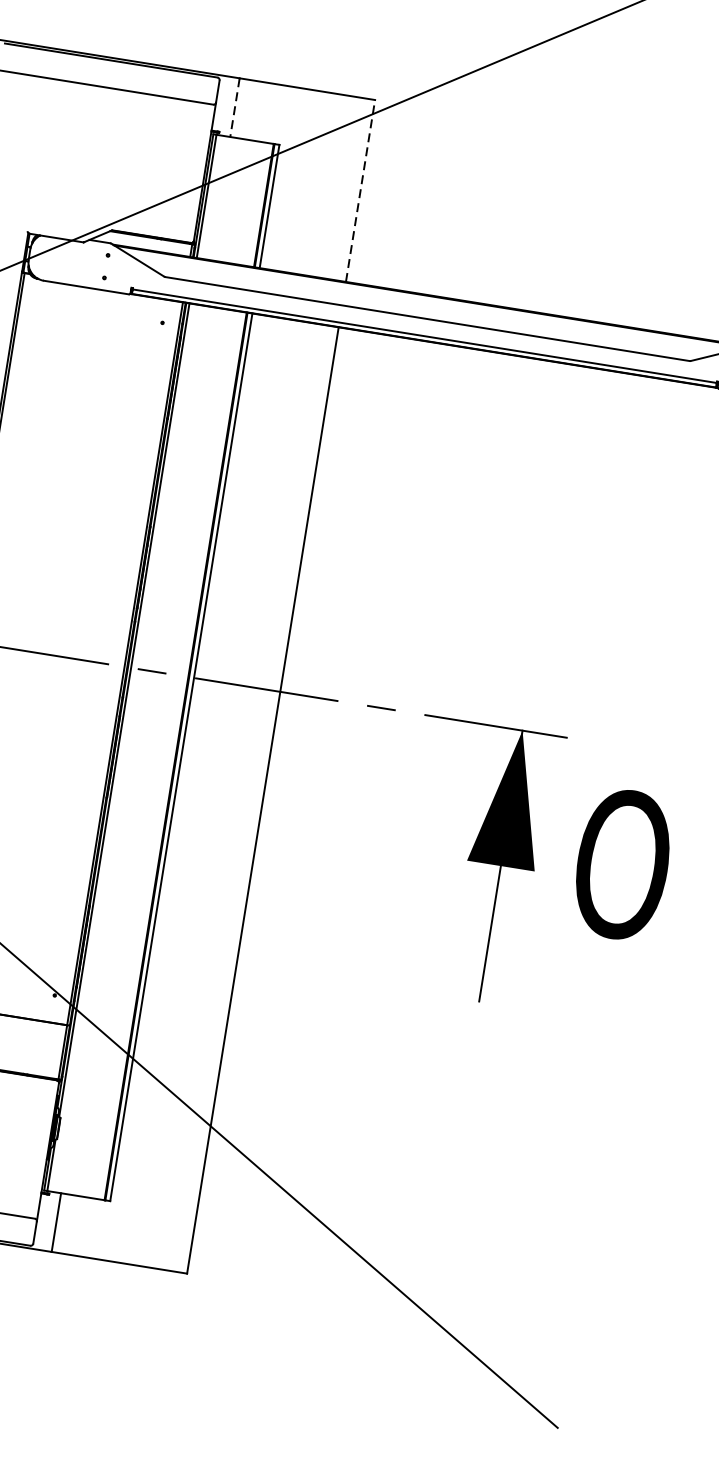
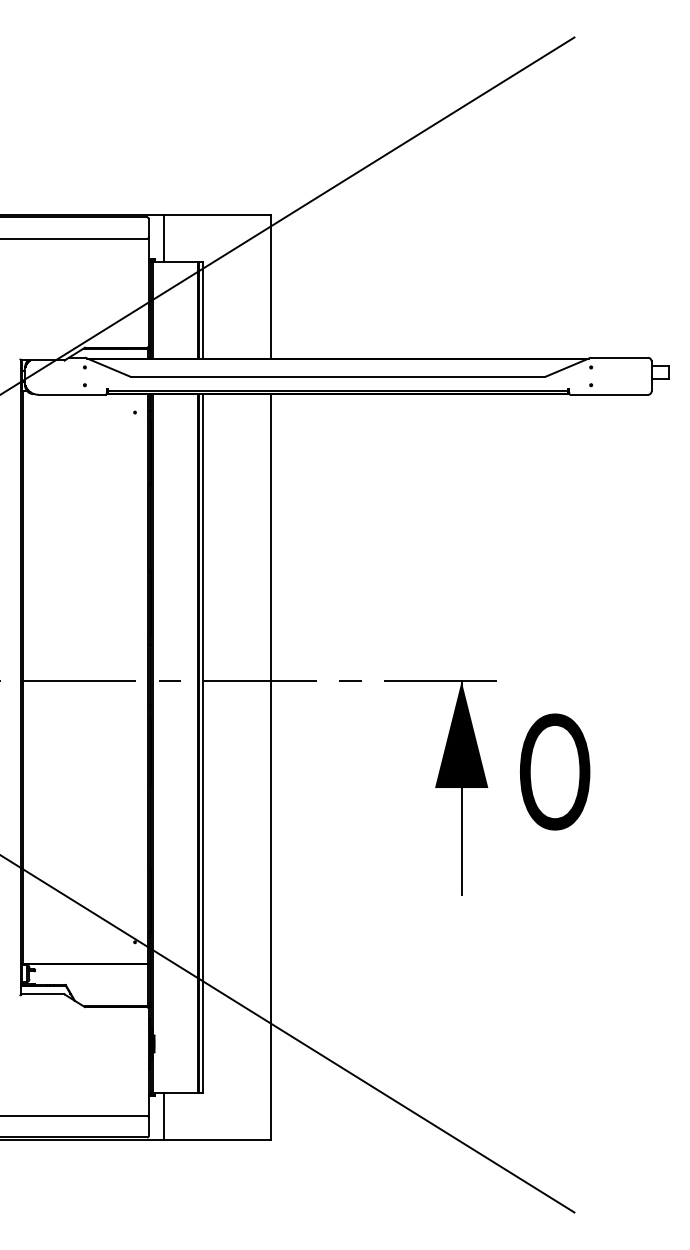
line: (235, 107) -> (164, 238), dashed -> solid
line: (360, 190) -> (270, 286), dashed -> solid

